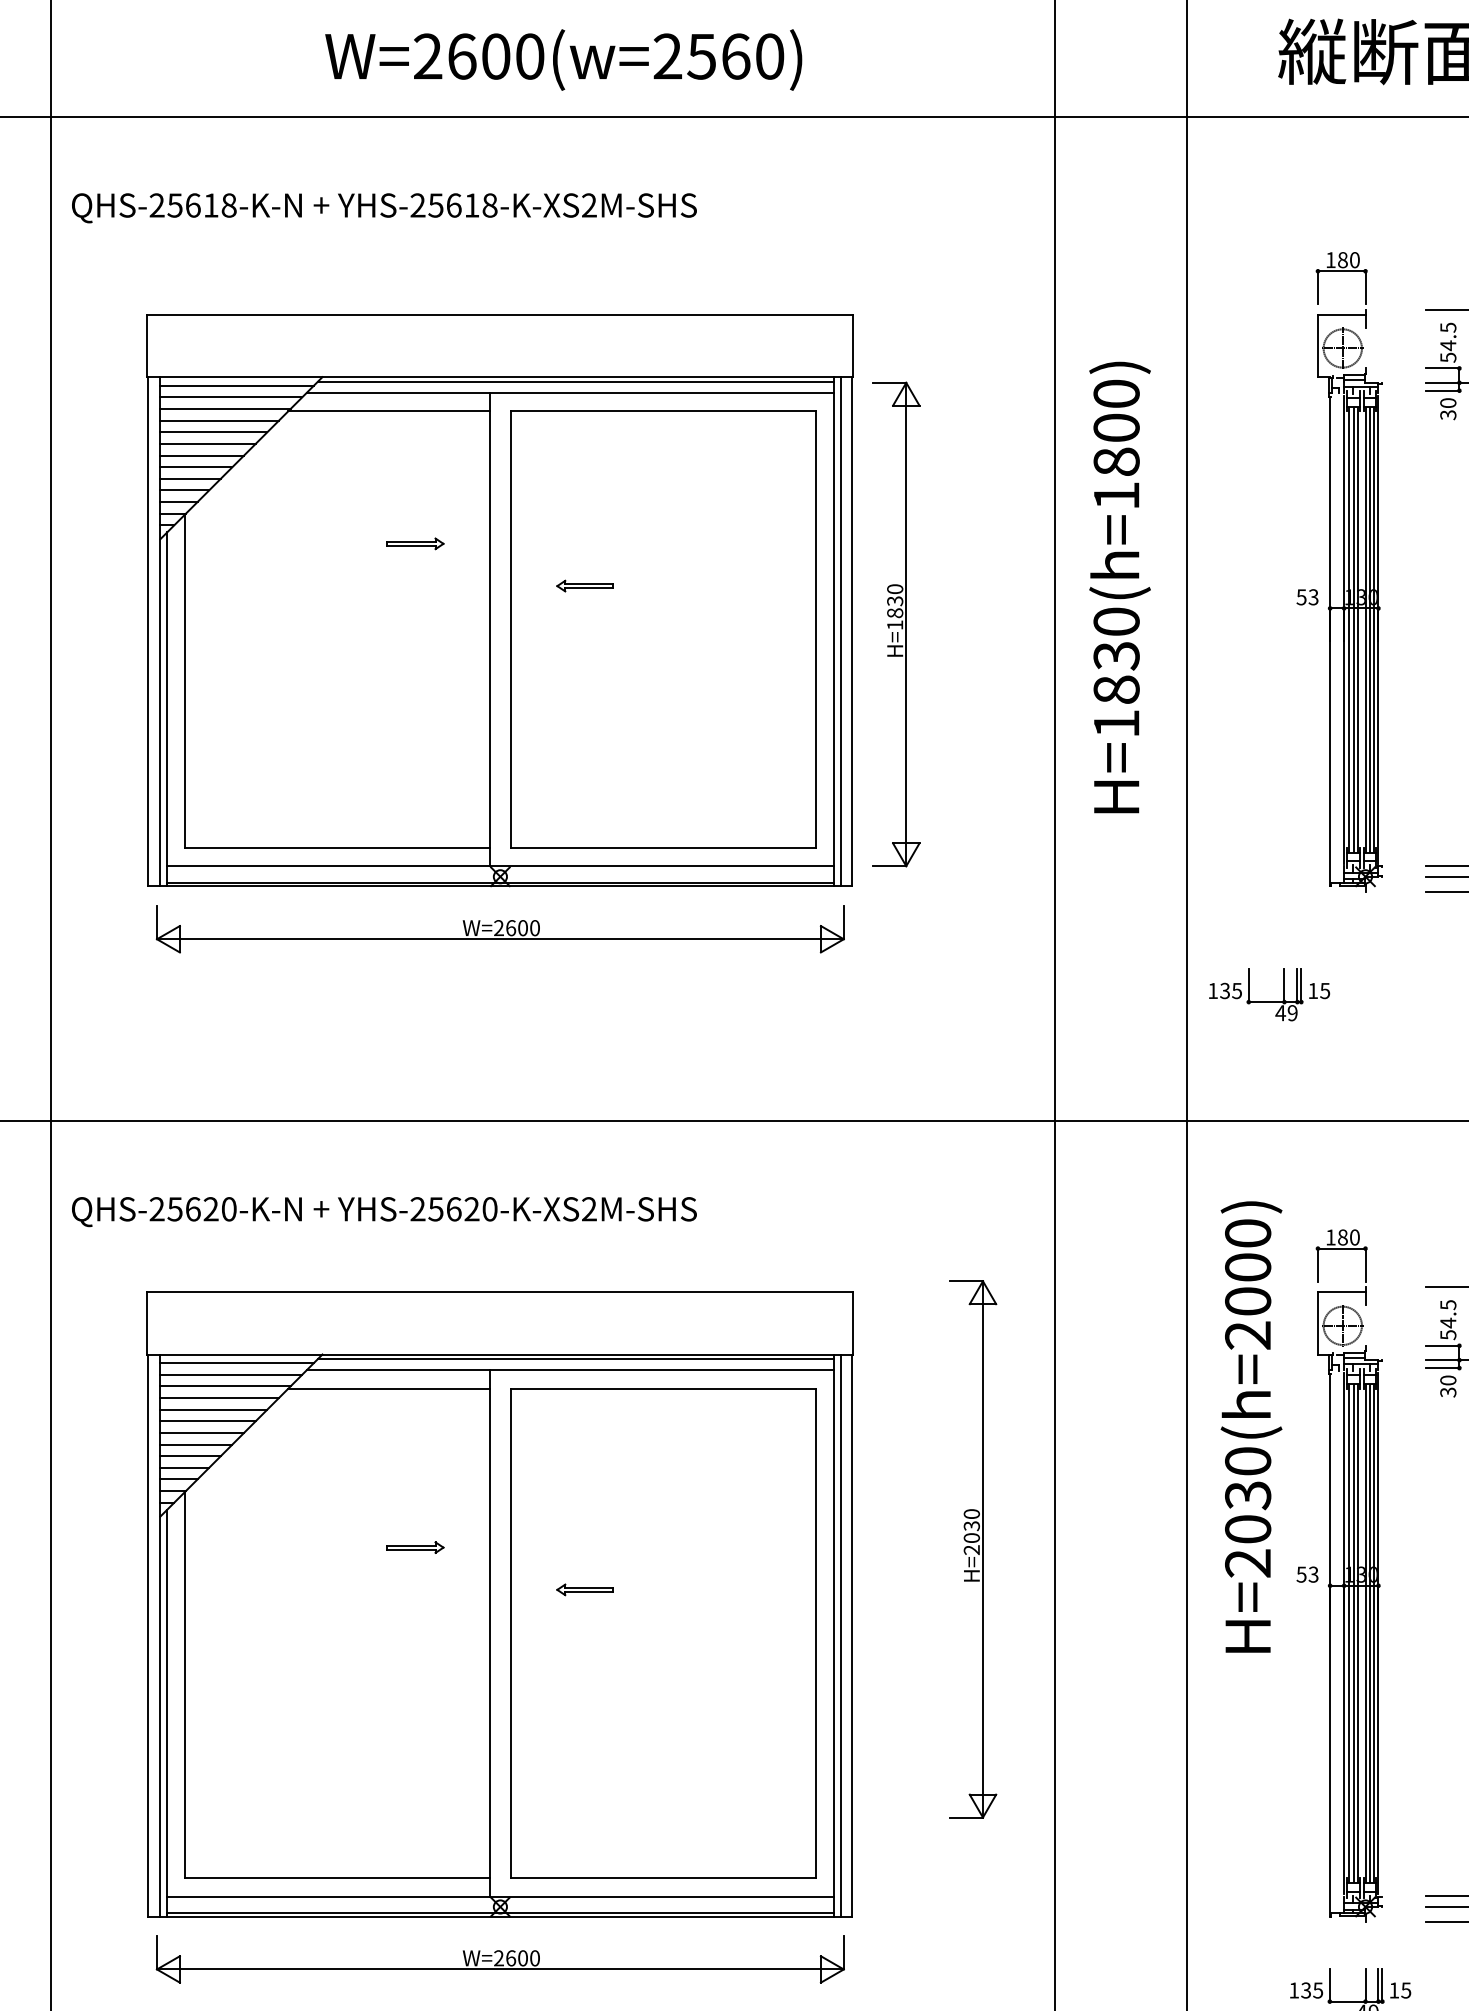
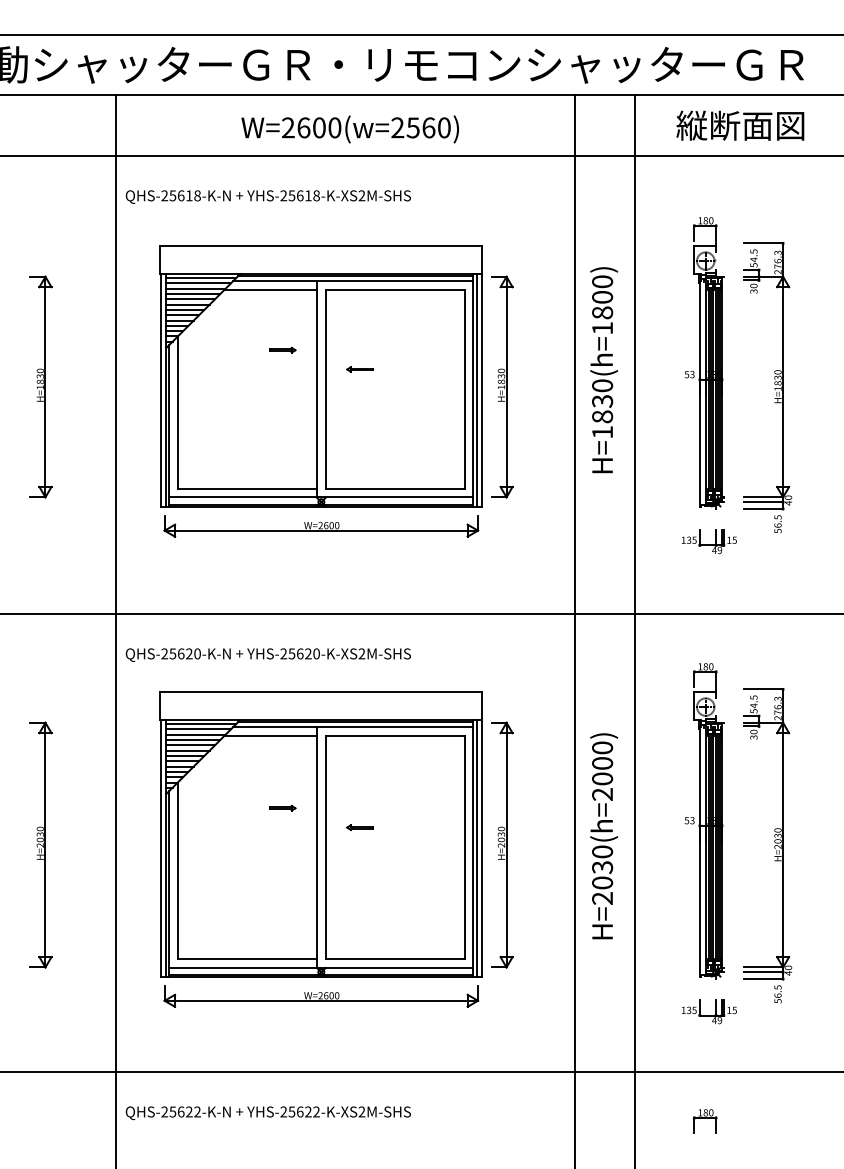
part: (1267, 993) -> (708, 541), moved
text: (1252, 1427) -> (604, 836), moved
part: (974, 1548) -> (502, 844), moved

